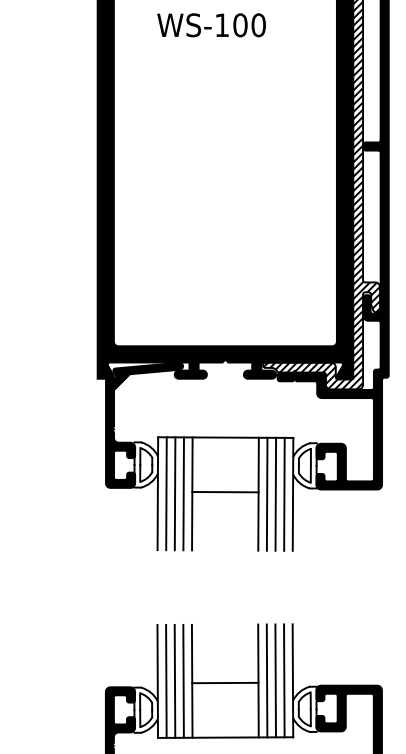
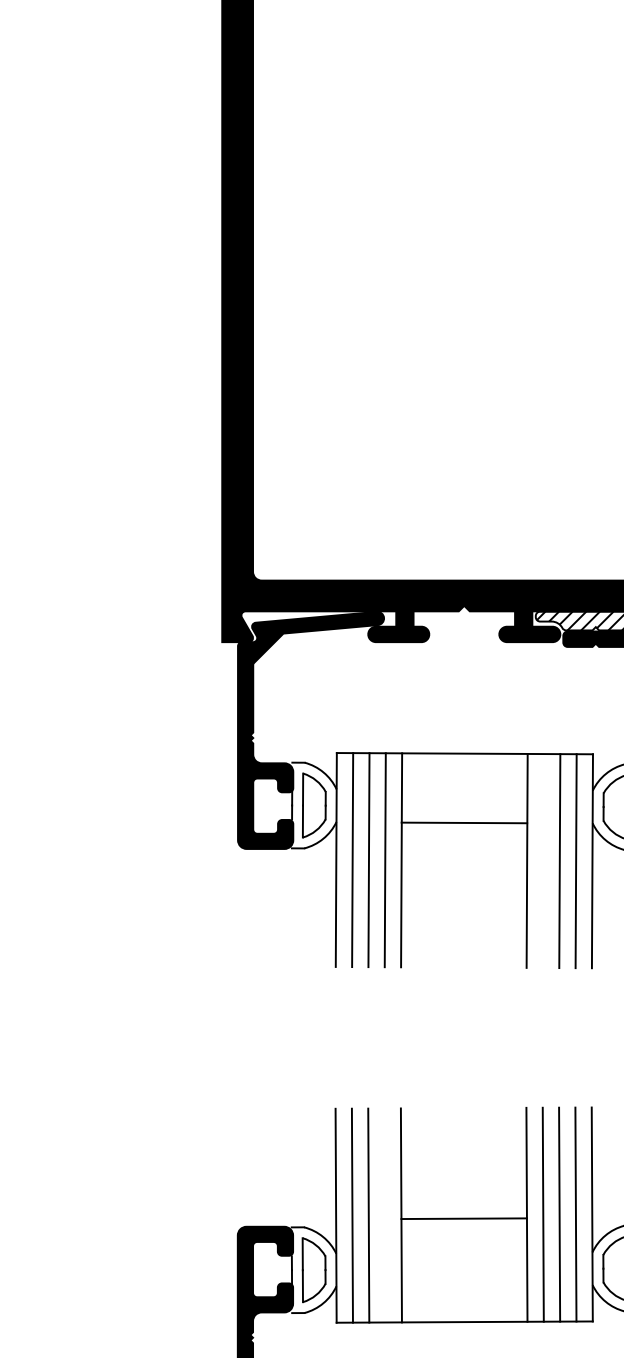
line: (225, 492) -> (464, 823), moved
line: (266, 493) -> (542, 859), removed
line: (183, 680) -> (384, 1213), removed

